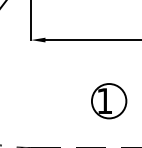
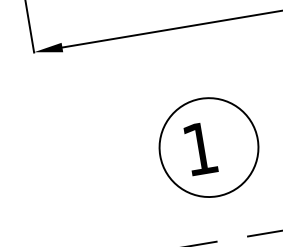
circle: (108, 100) -> (207, 146), size x1.43

